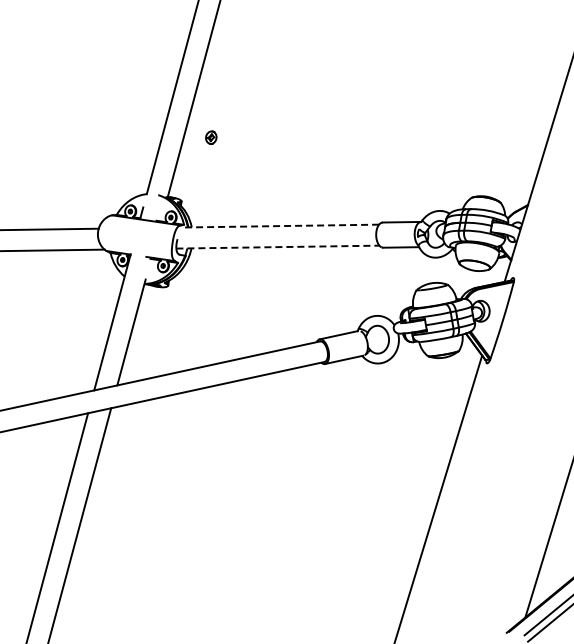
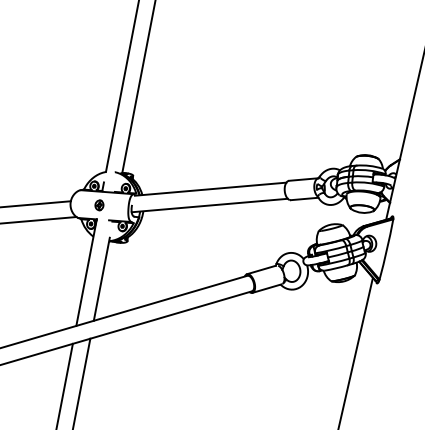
part: (211, 137) -> (99, 205), moved
line: (280, 226) -> (210, 189), dashed -> solid
line: (278, 247) -> (210, 205), dashed -> solid

